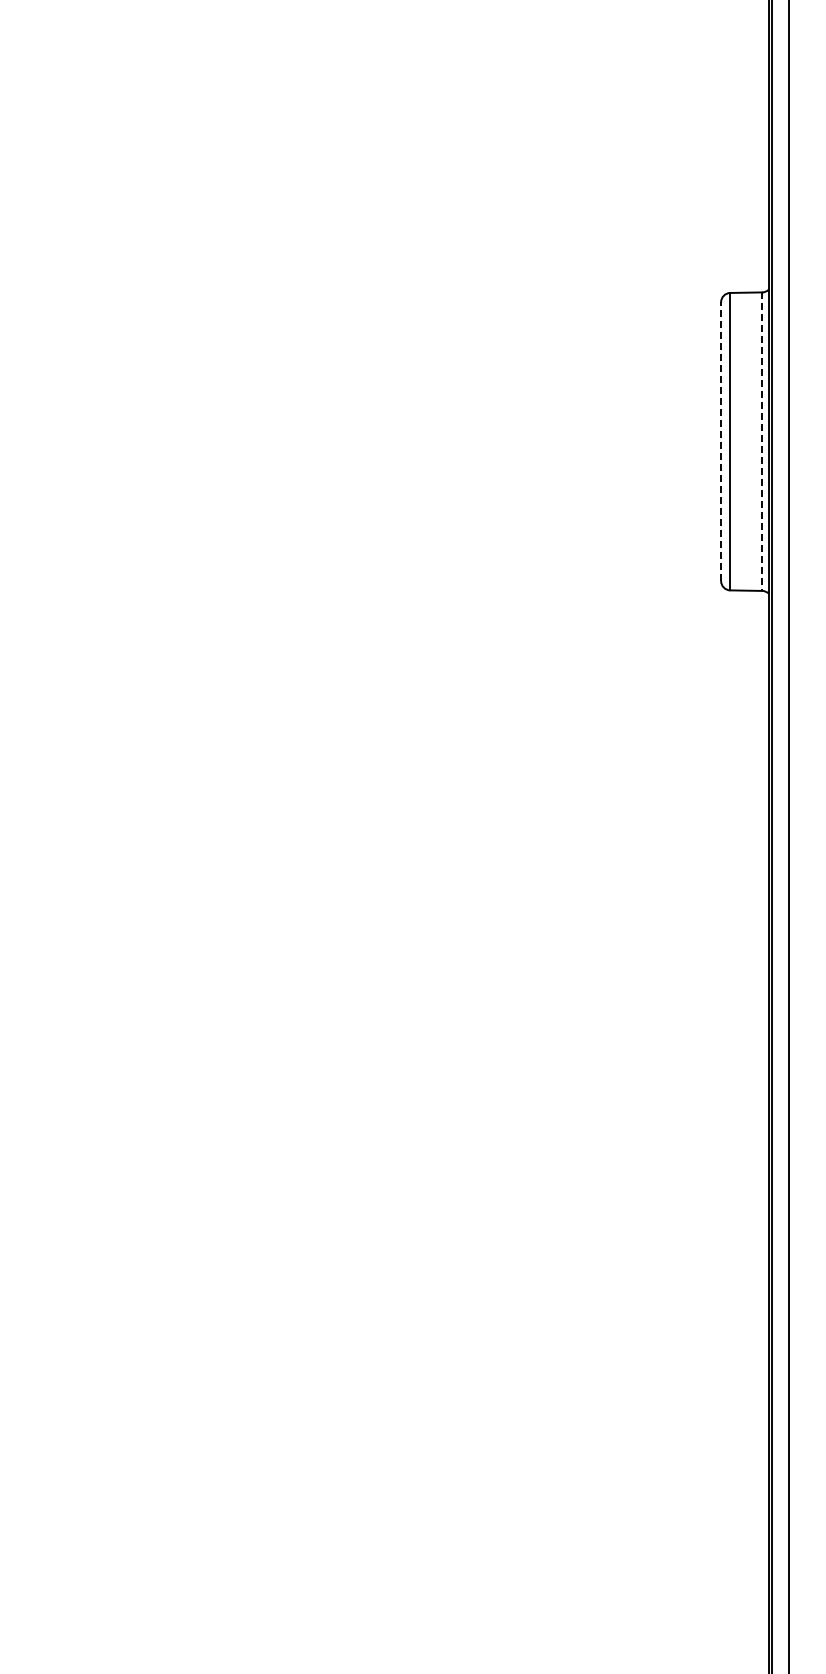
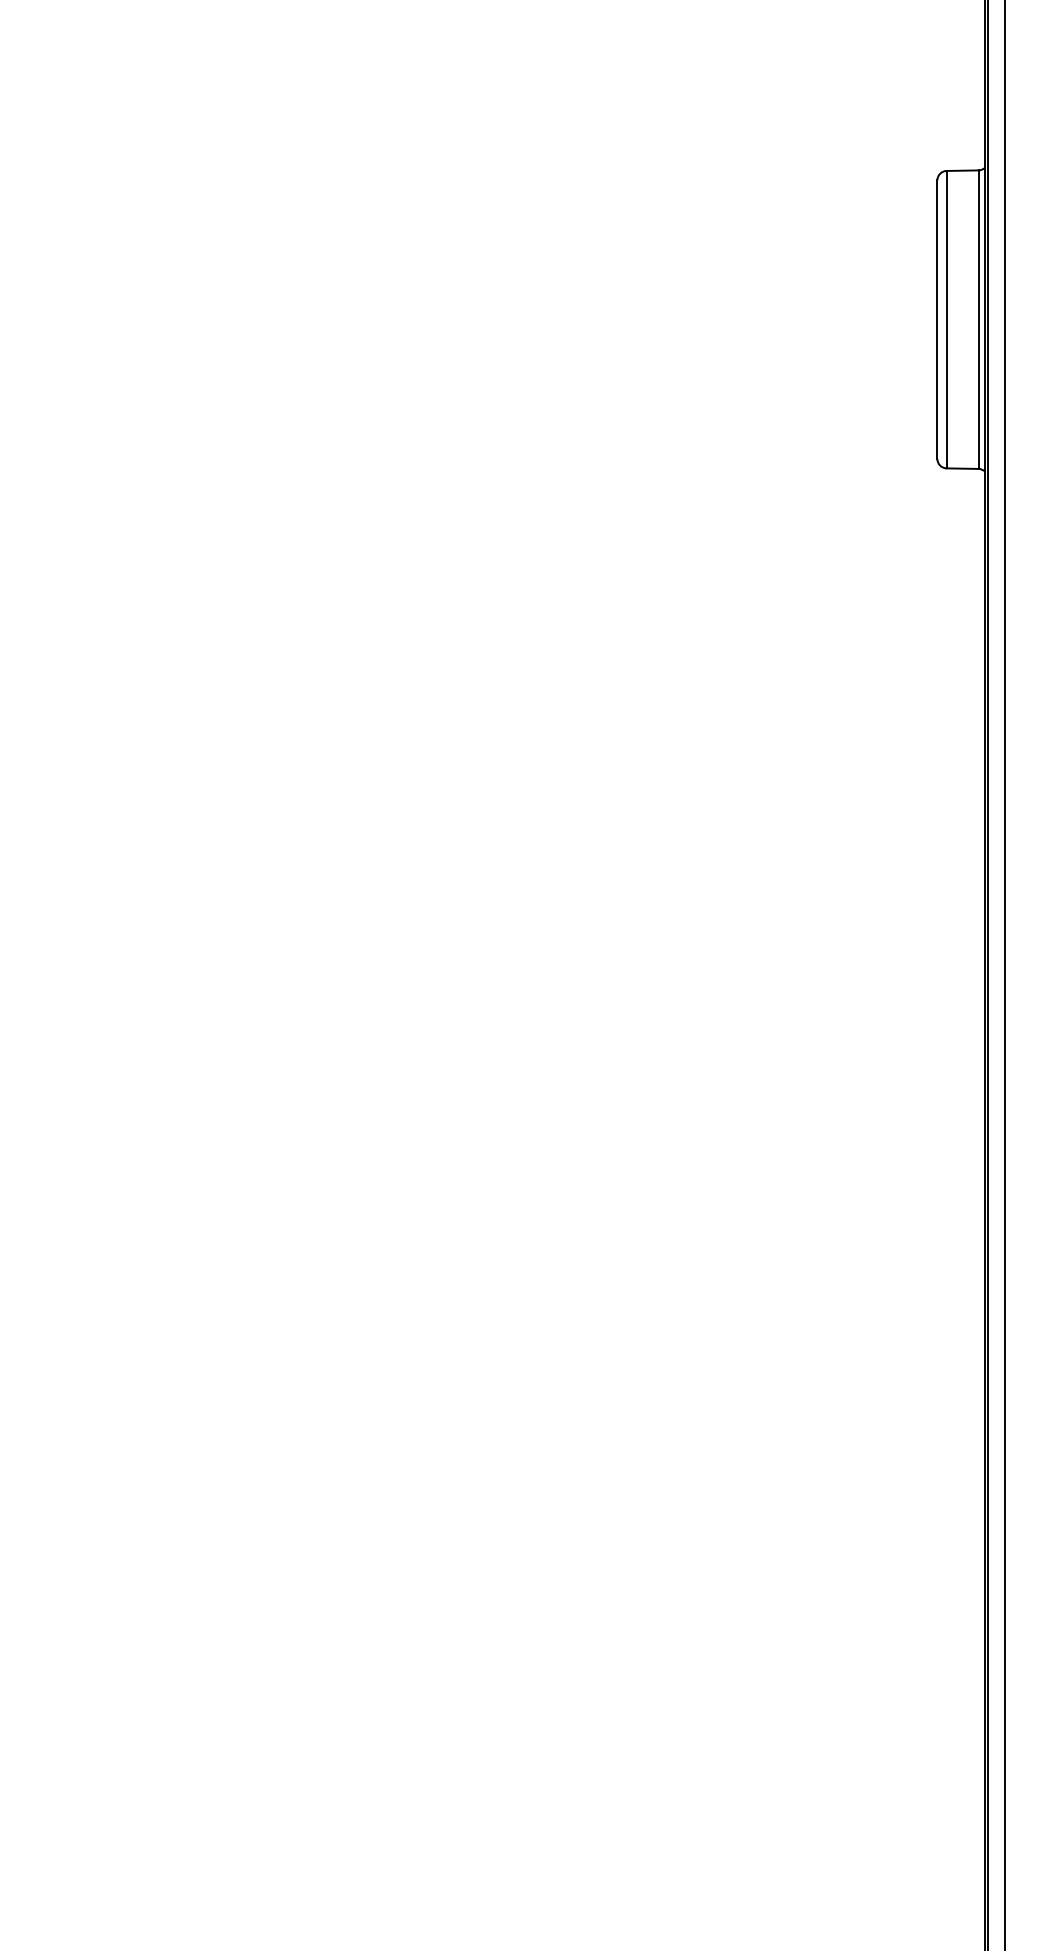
line: (721, 441) -> (937, 319), dashed -> solid
line: (762, 442) -> (978, 320), dashed -> solid

